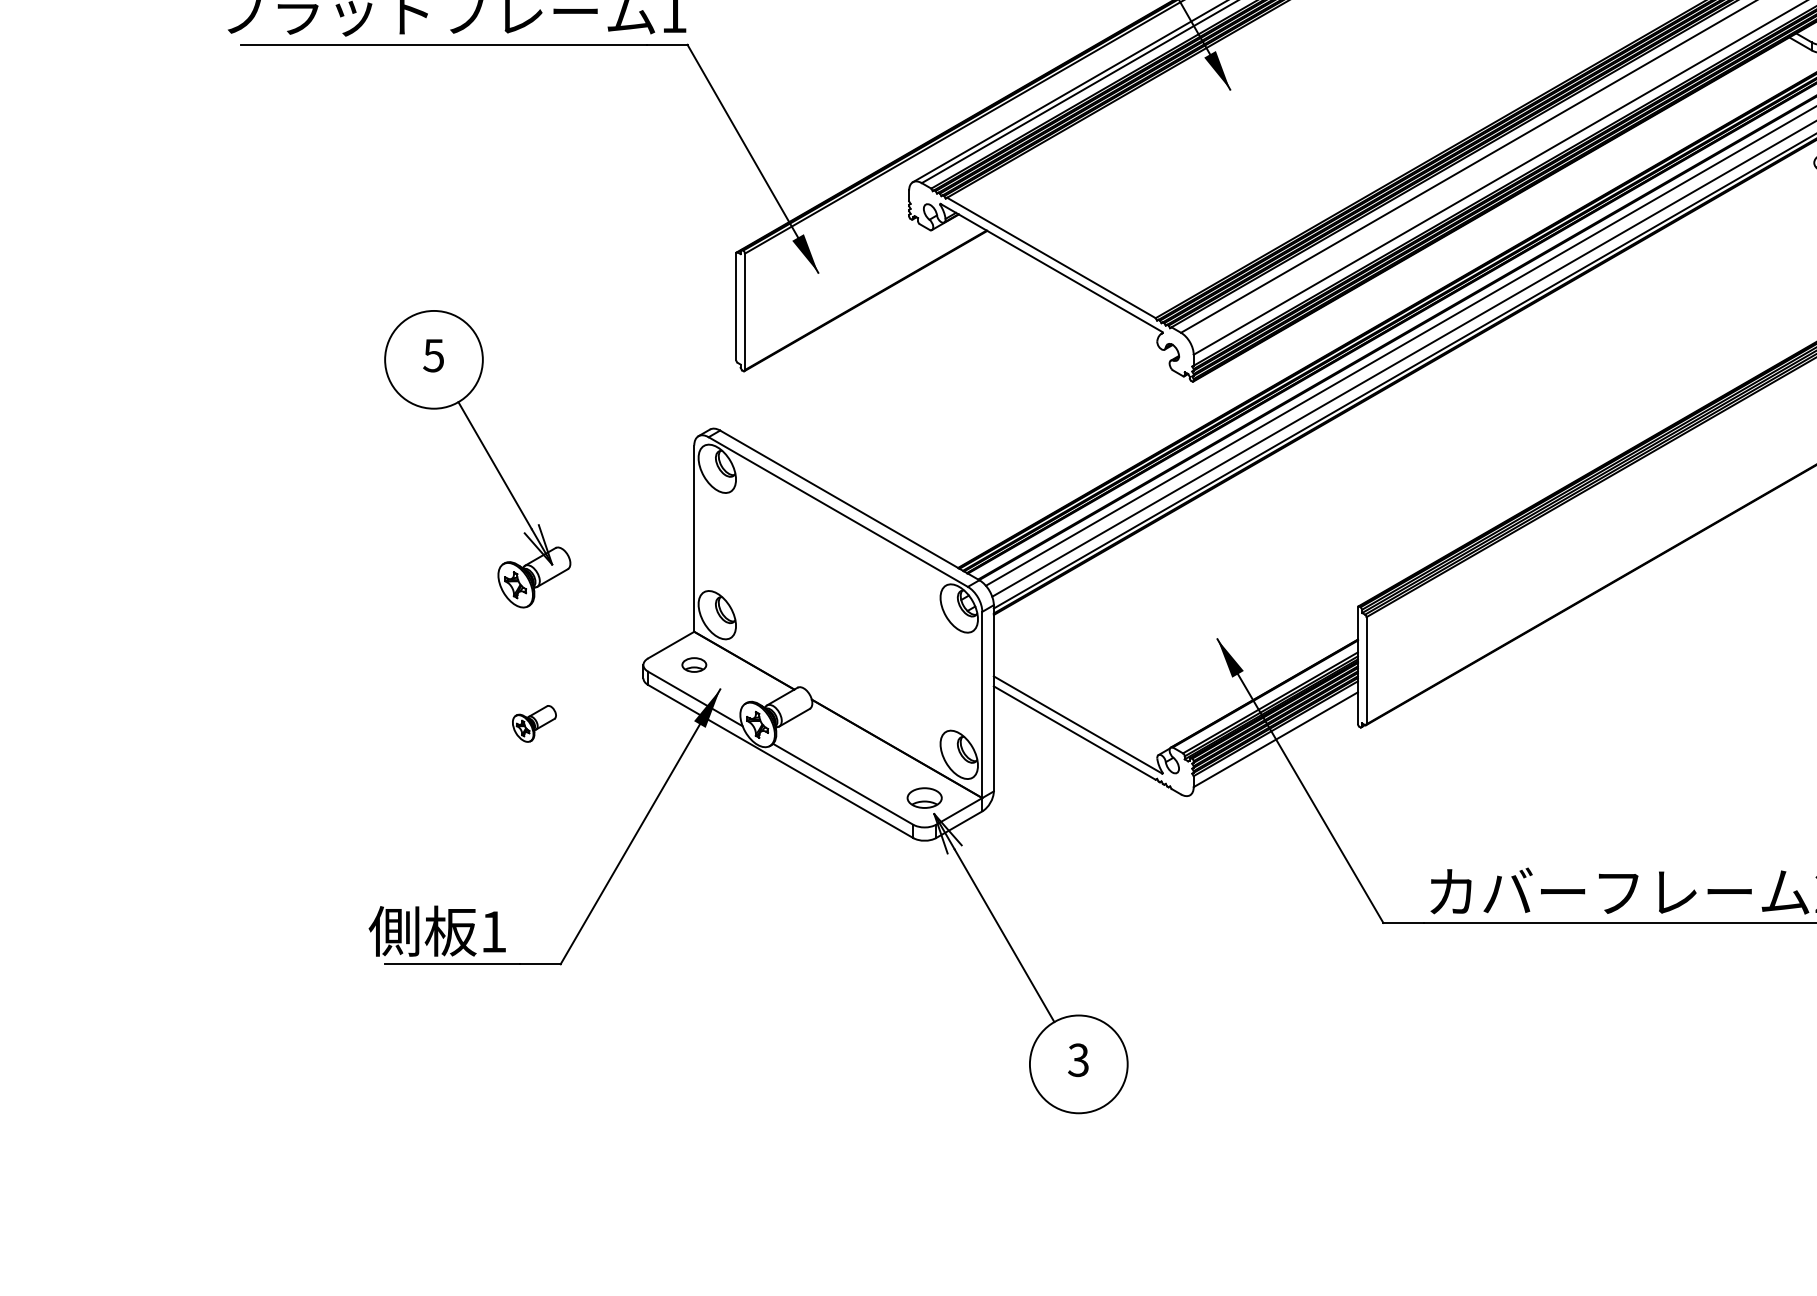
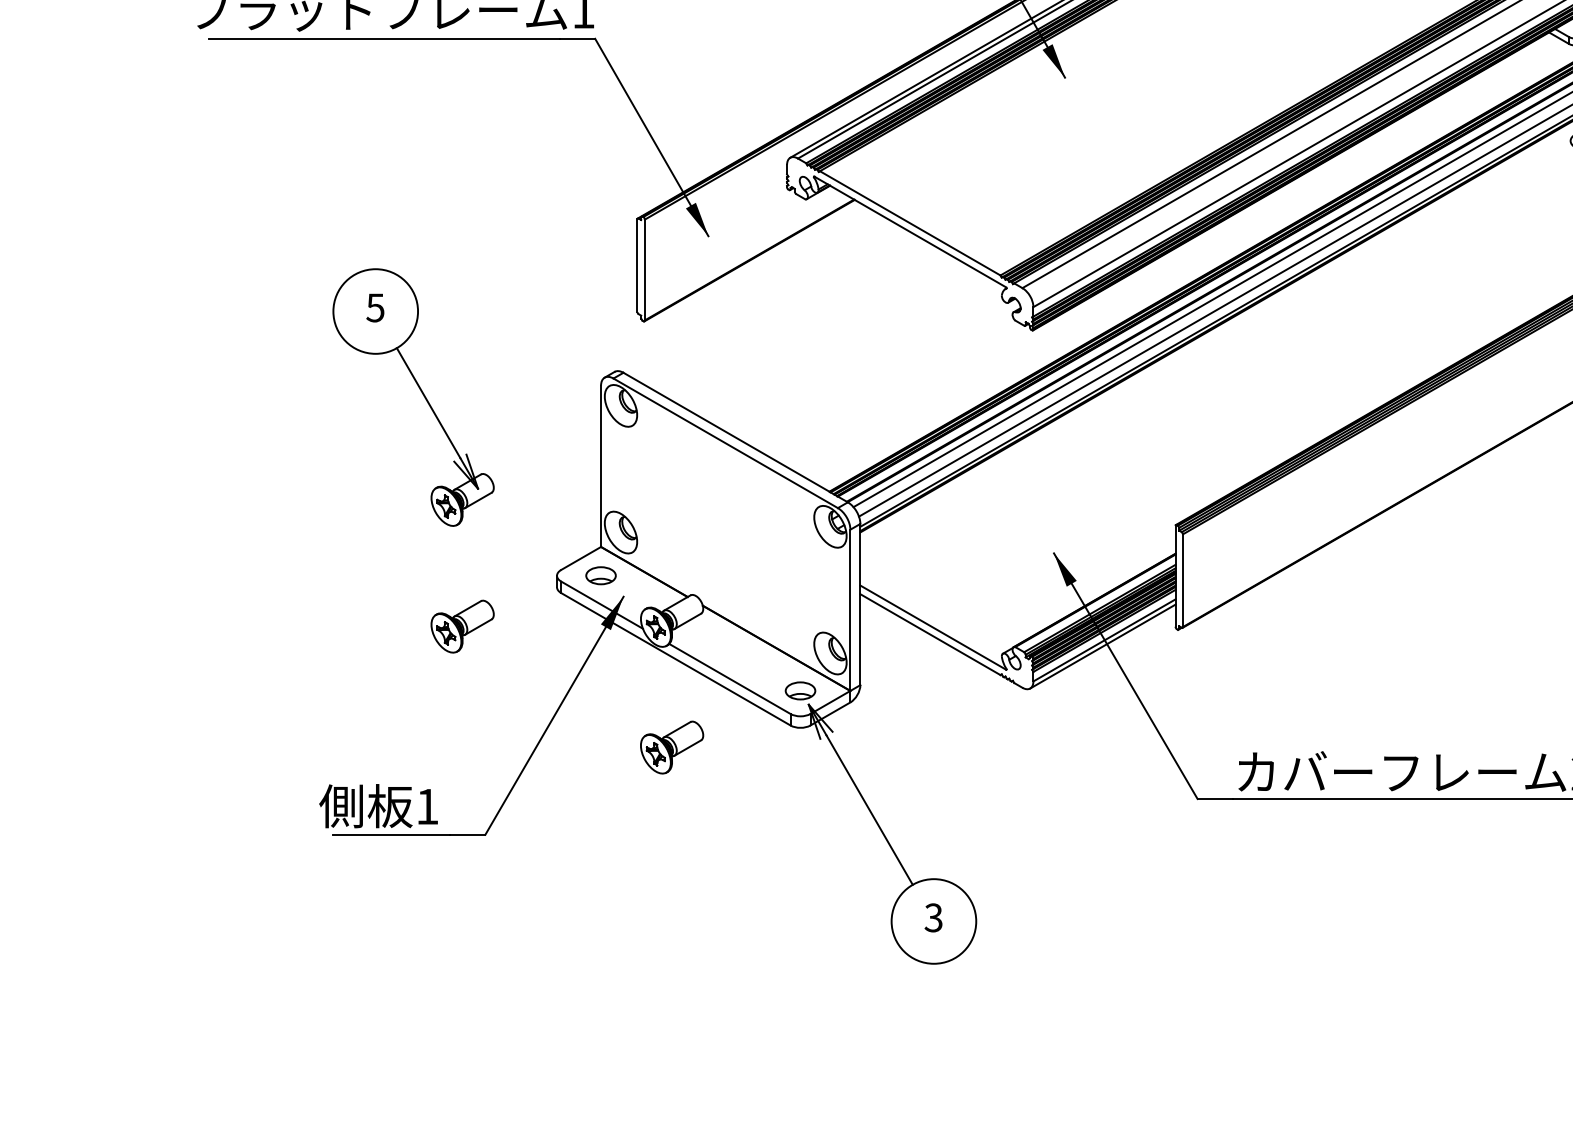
part: (694, 664) -> (601, 575), size x1.43
part: (534, 723) -> (462, 626), size x1.67
line: (1273, 746) -> (1102, 646), added
part: (776, 863) -> (672, 747), added

